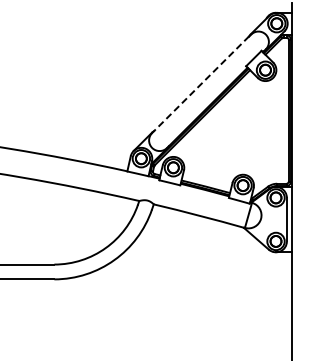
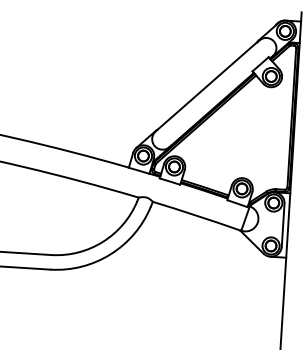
line: (201, 84) -> (207, 86), dashed -> solid

